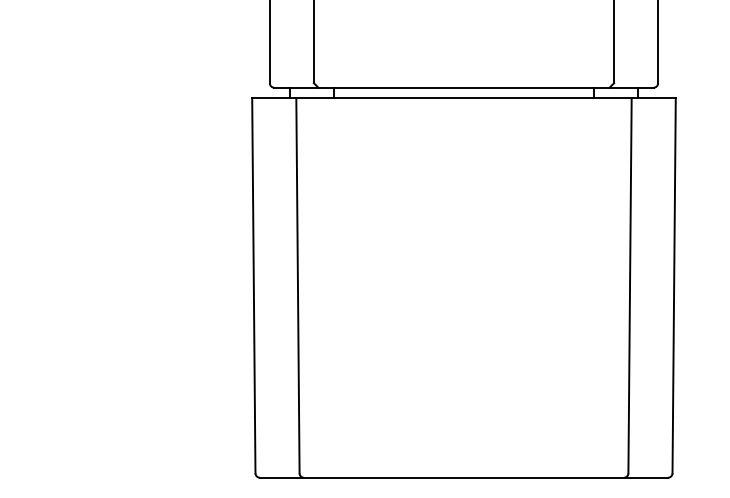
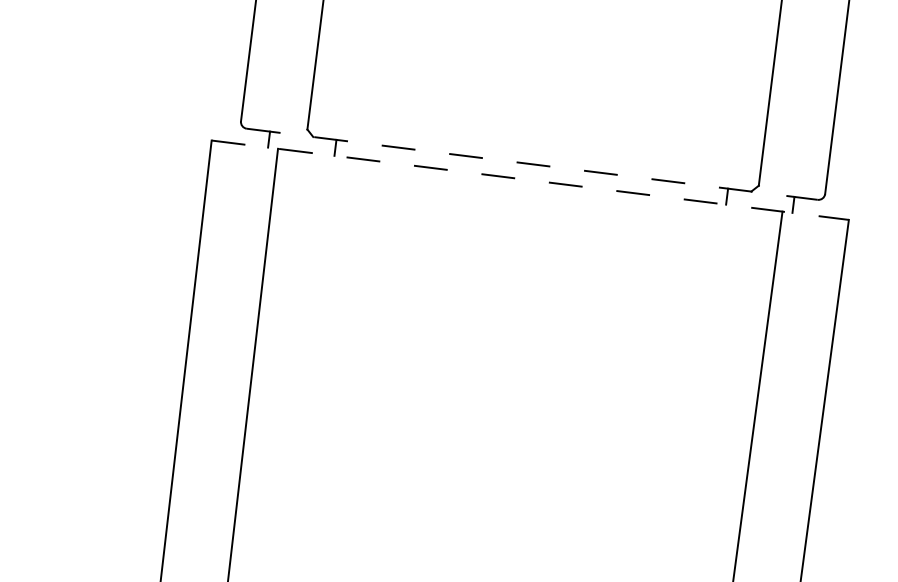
line: (463, 87) -> (531, 163), solid -> dashed
line: (463, 98) -> (529, 180), solid -> dashed

